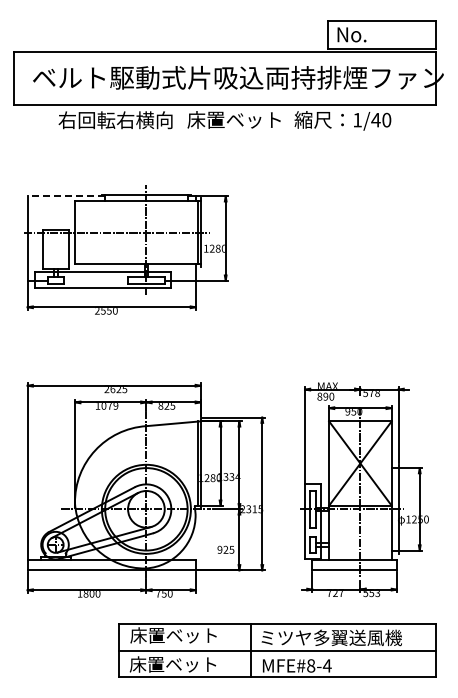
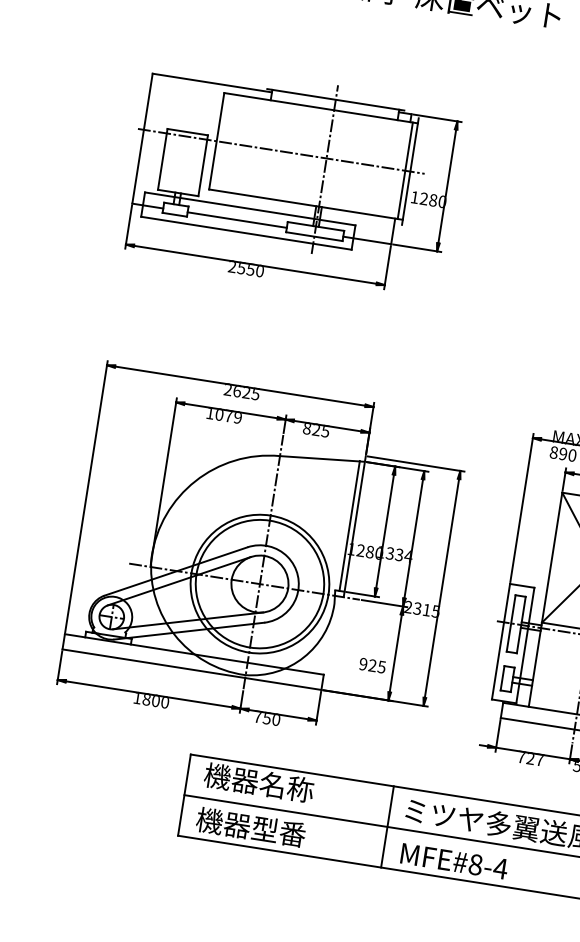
line: (66, 196) -> (212, 83), dashed -> solid
line: (95, 280) -> (236, 219), added
text: (173, 635) -> (271, 784), 床置ベット -> 機器名称
text: (172, 664) -> (262, 829), 床置ベット -> 機器型番

